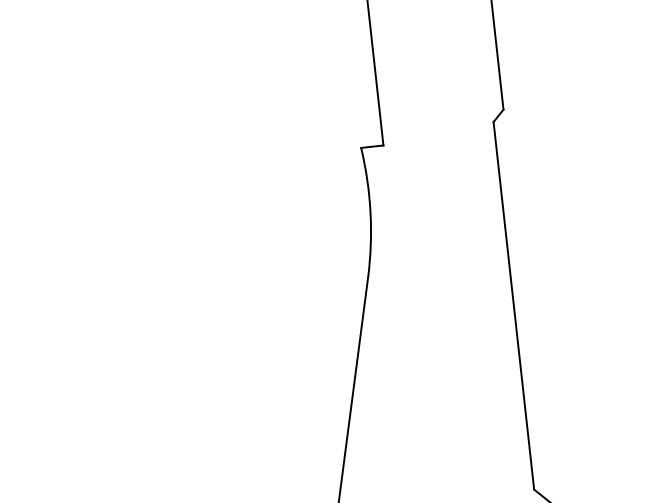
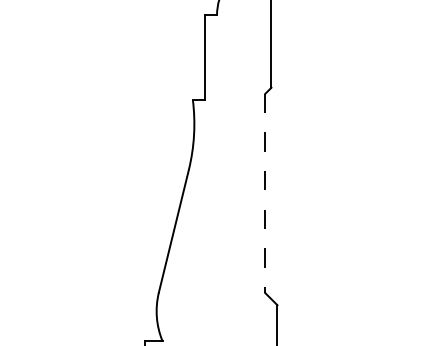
line: (514, 305) -> (265, 193), solid -> dashed

